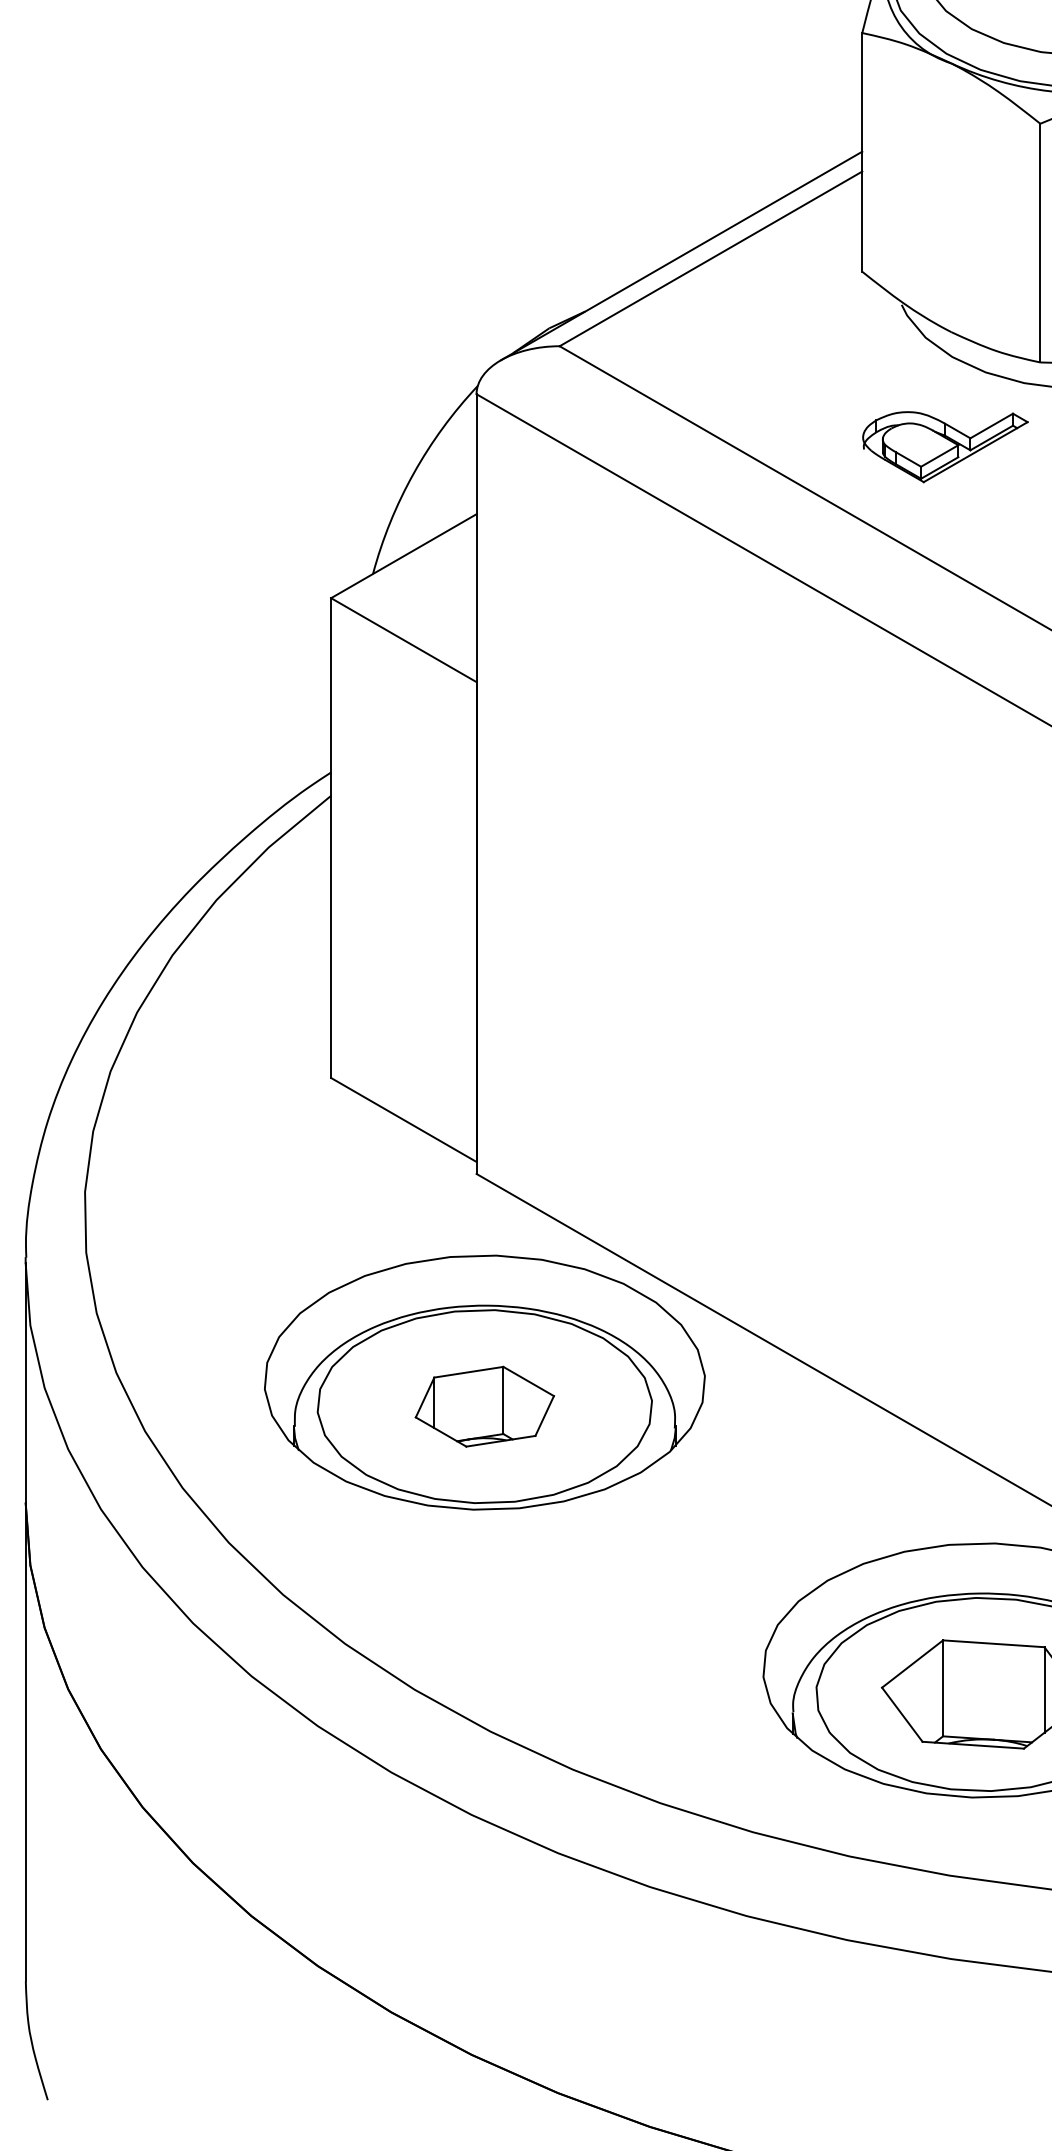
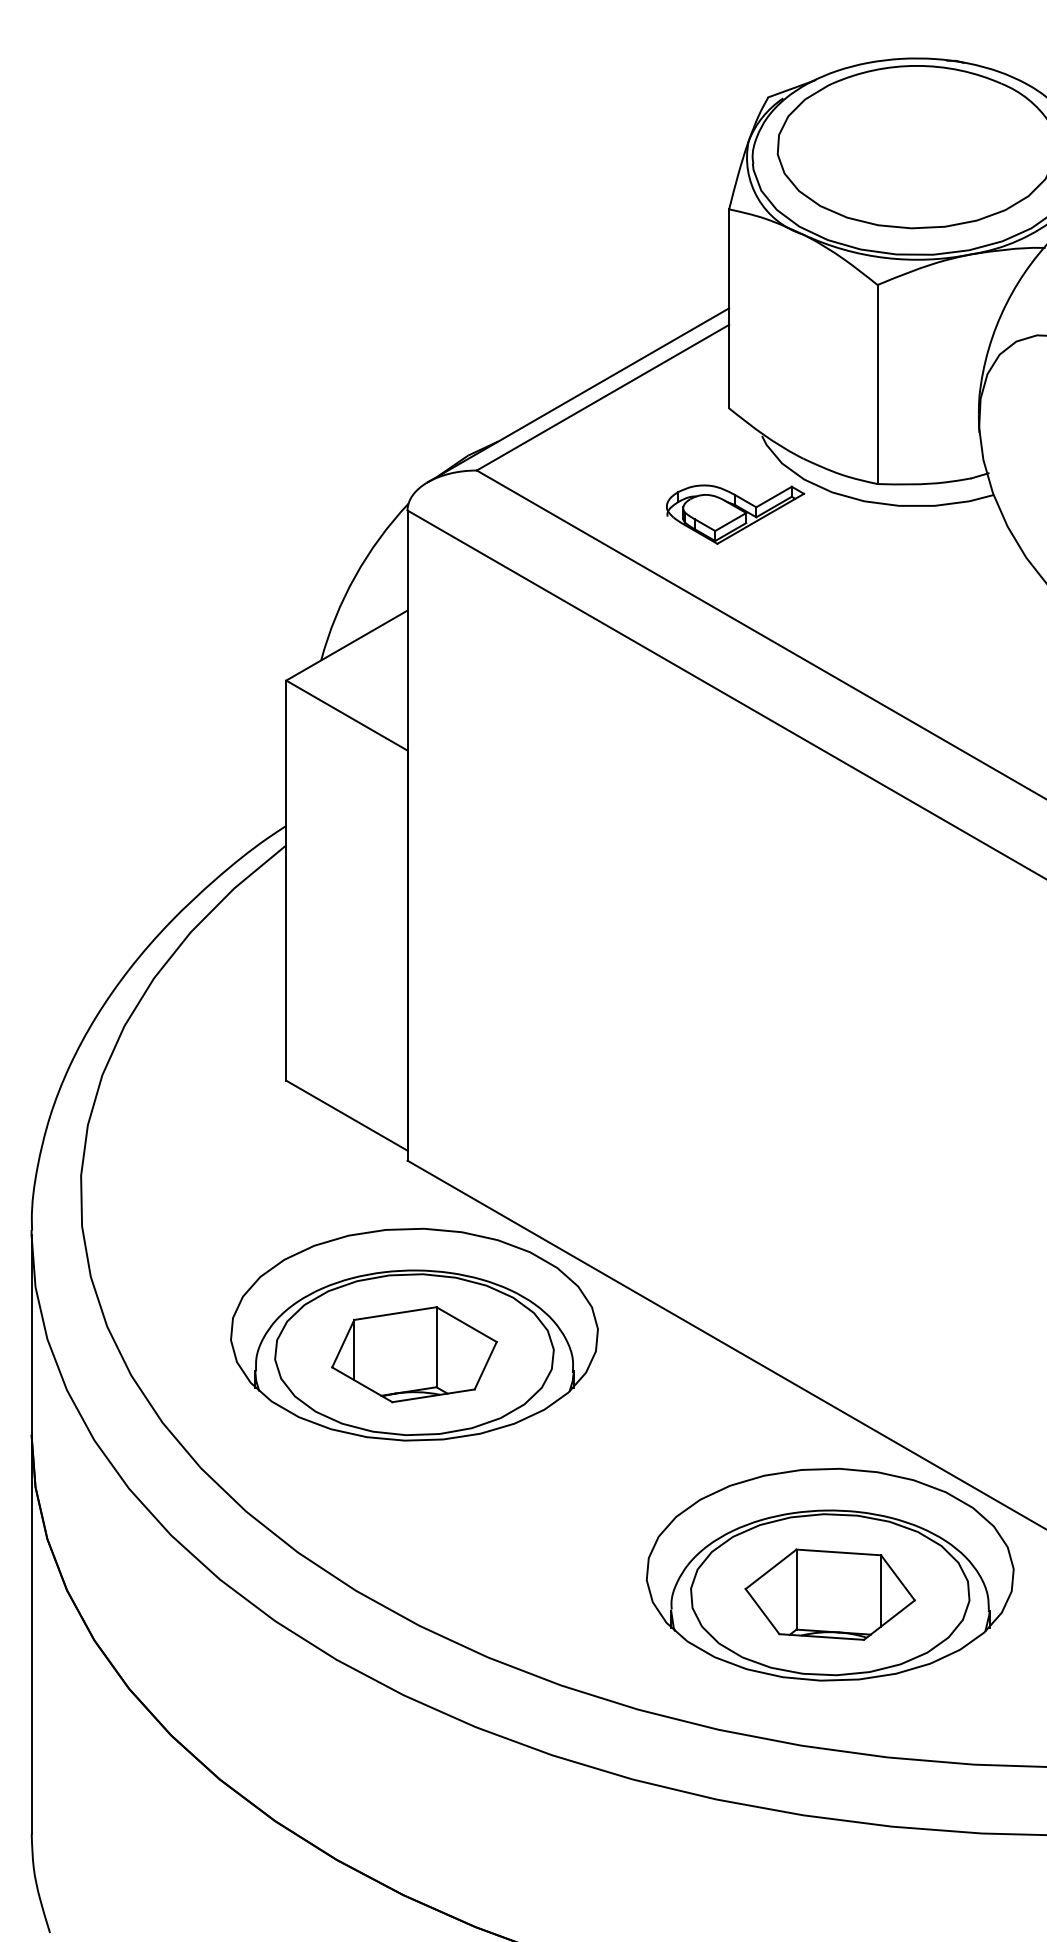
part: (945, 446) -> (735, 514), moved
part: (484, 1406) -> (414, 1354), size x1.43

